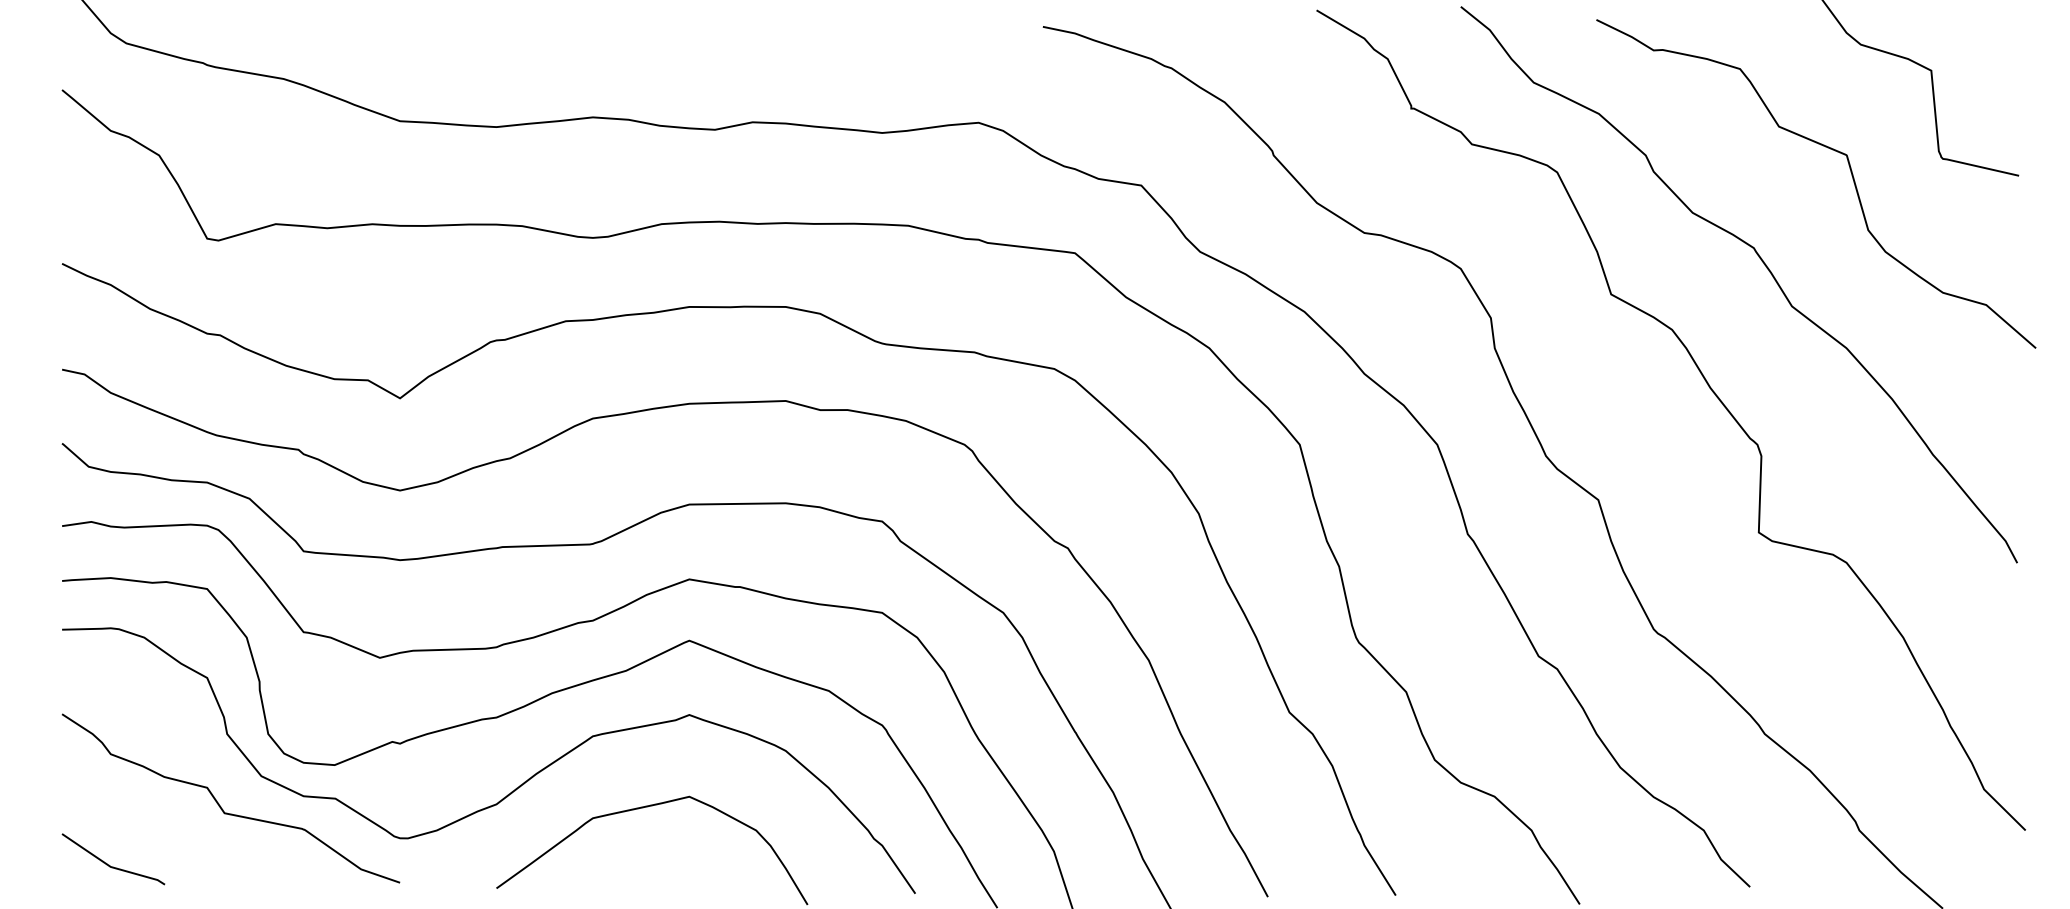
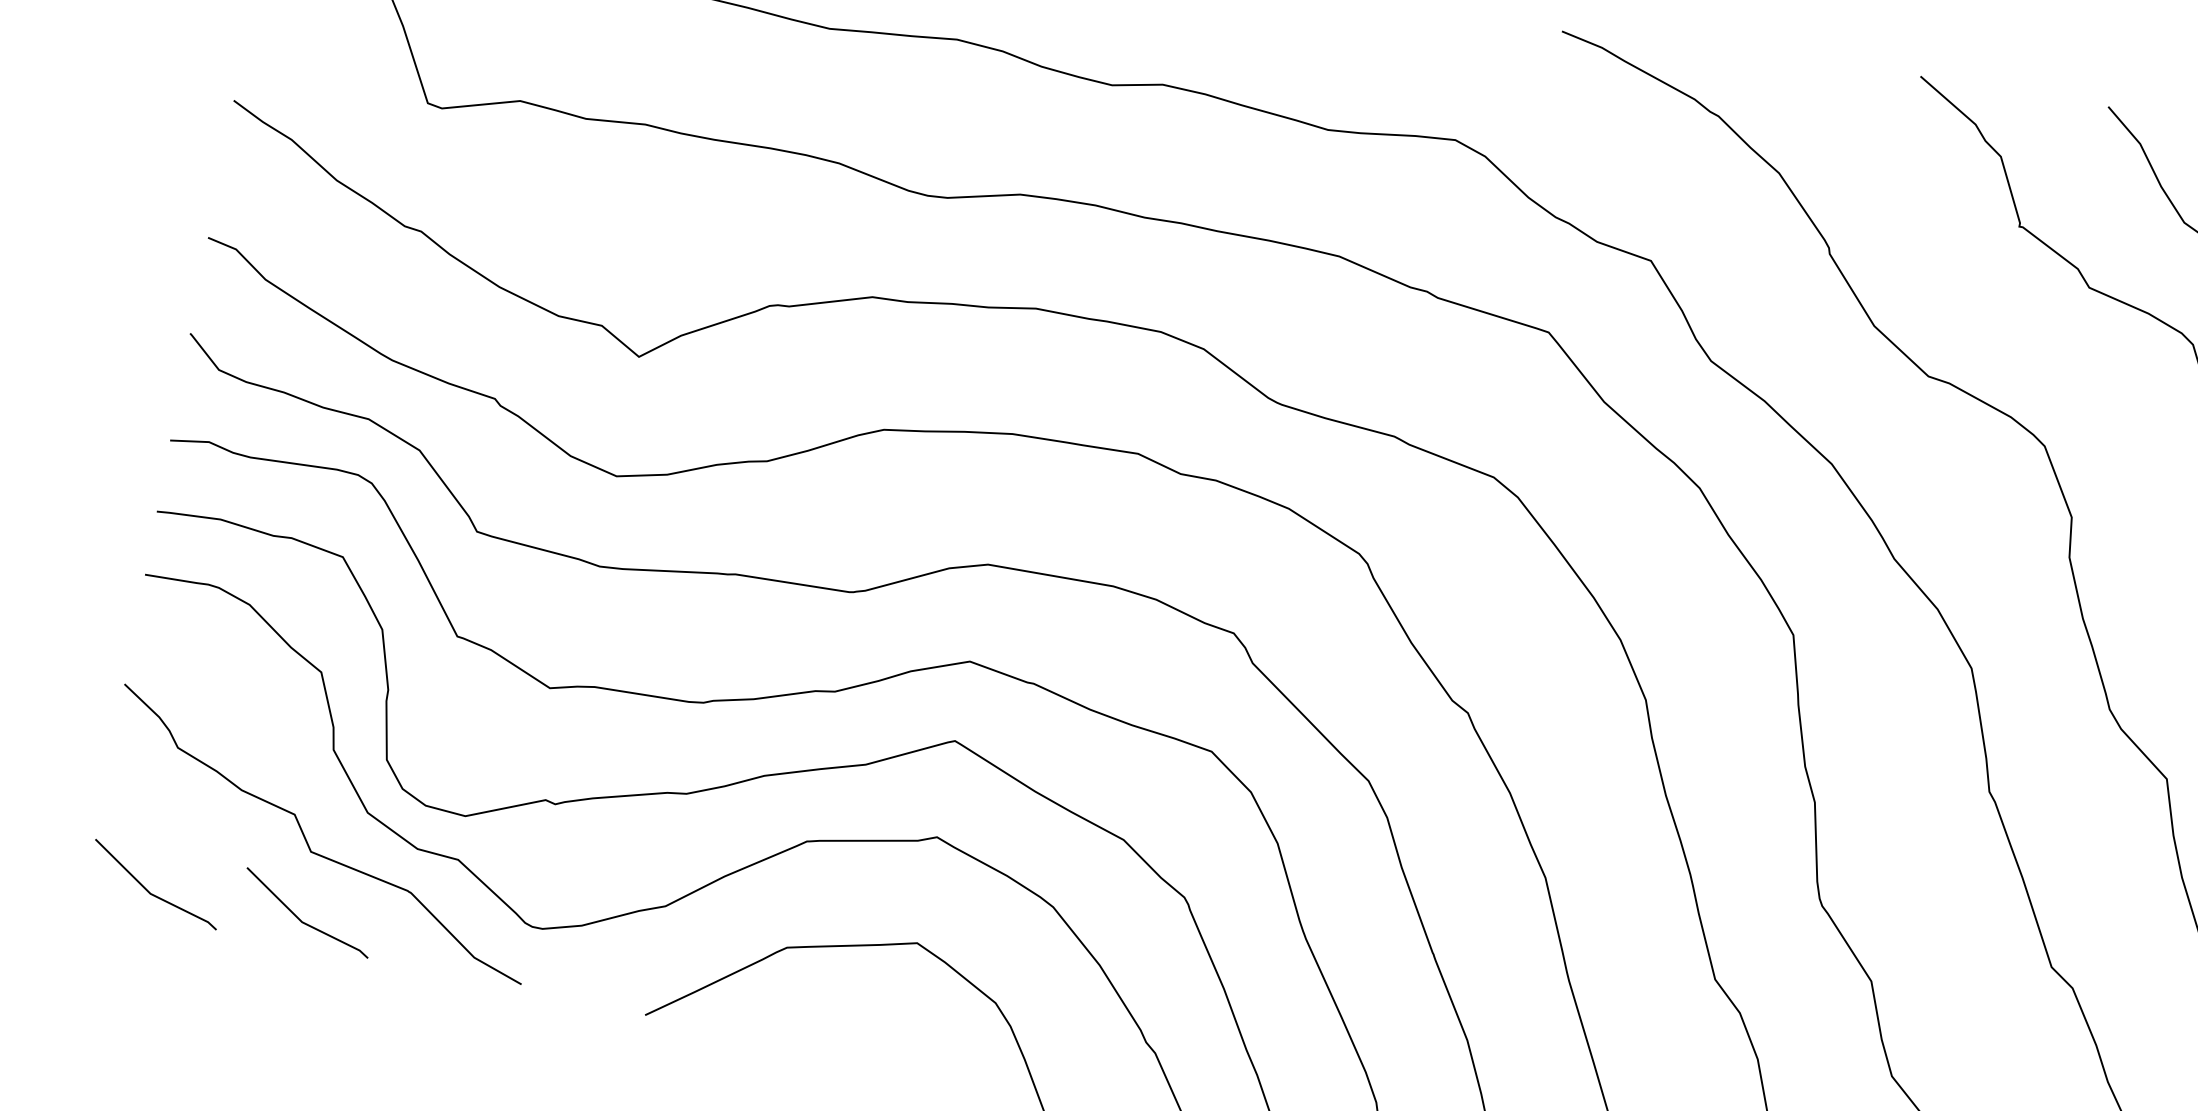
line: (226, 864) -> (301, 918), added

